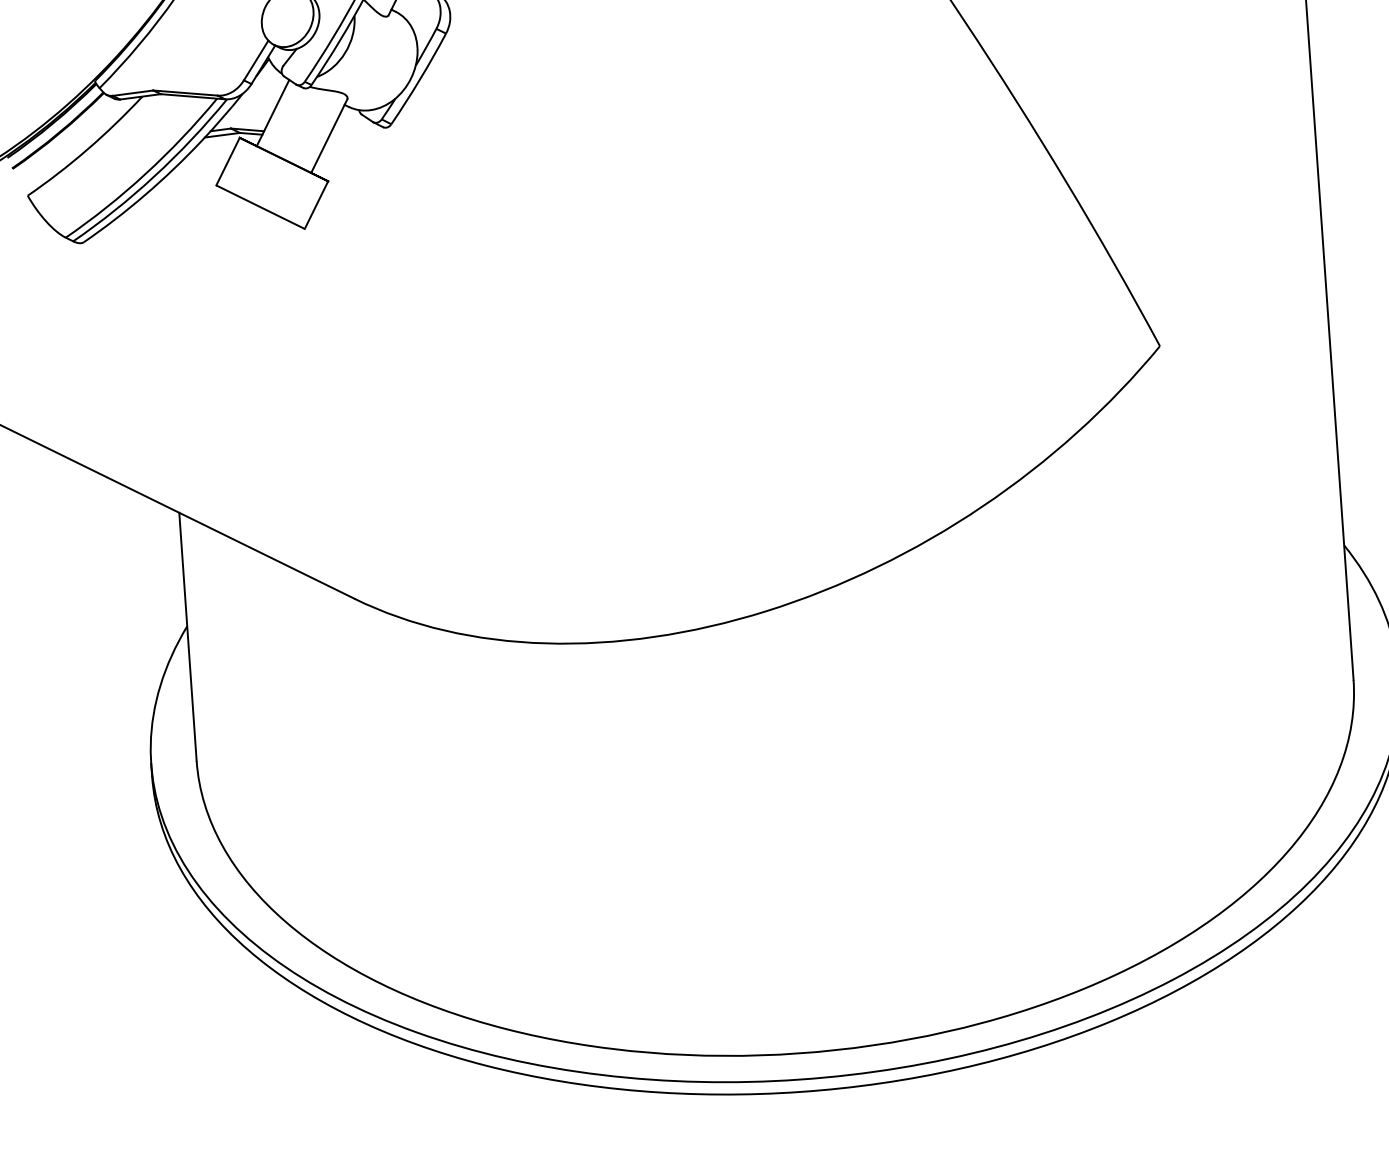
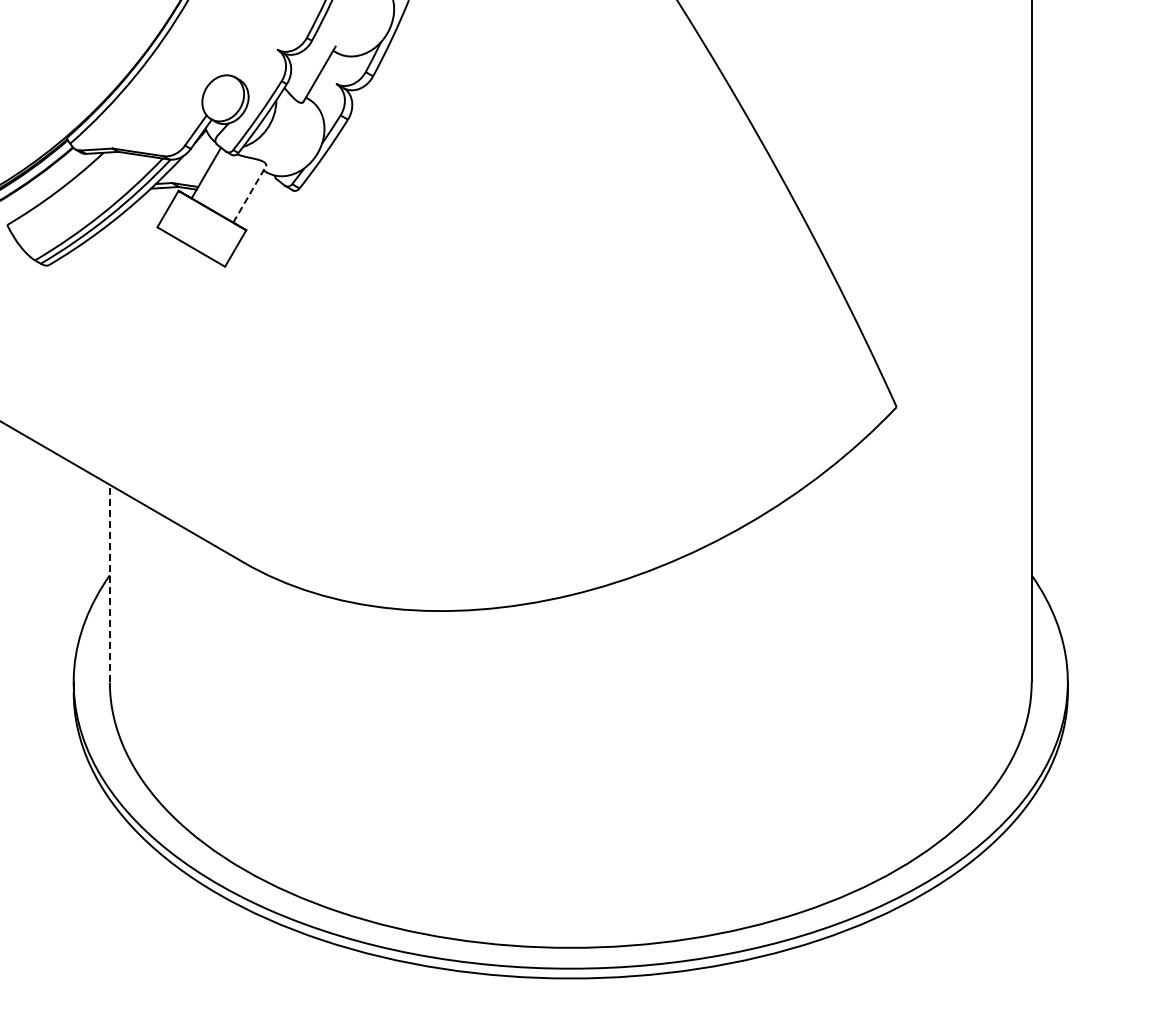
line: (329, 136) -> (249, 194), solid -> dashed
line: (187, 636) -> (109, 583), solid -> dashed

